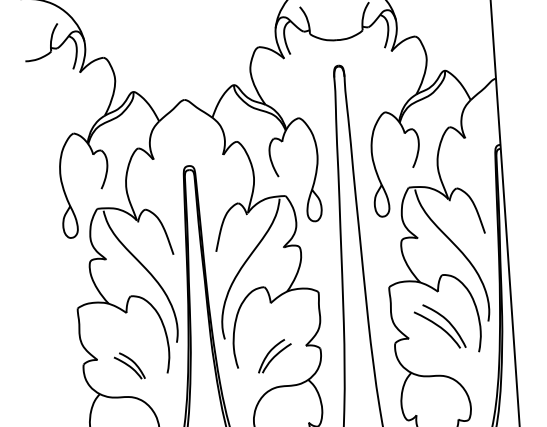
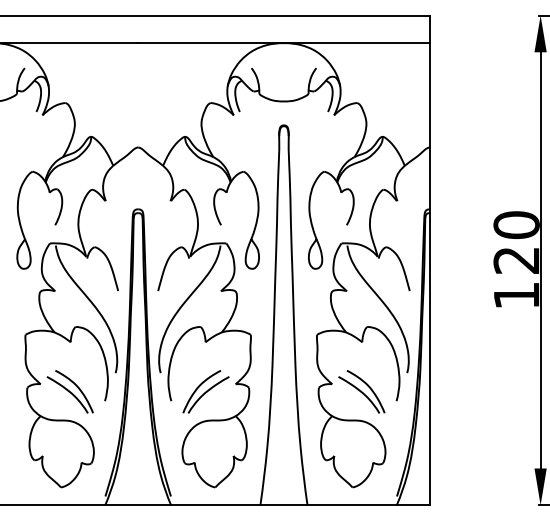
part: (439, 326) -> (361, 391), moved
part: (274, 355) -> (205, 391), size x1.43
part: (128, 365) -> (69, 391), size x1.67

